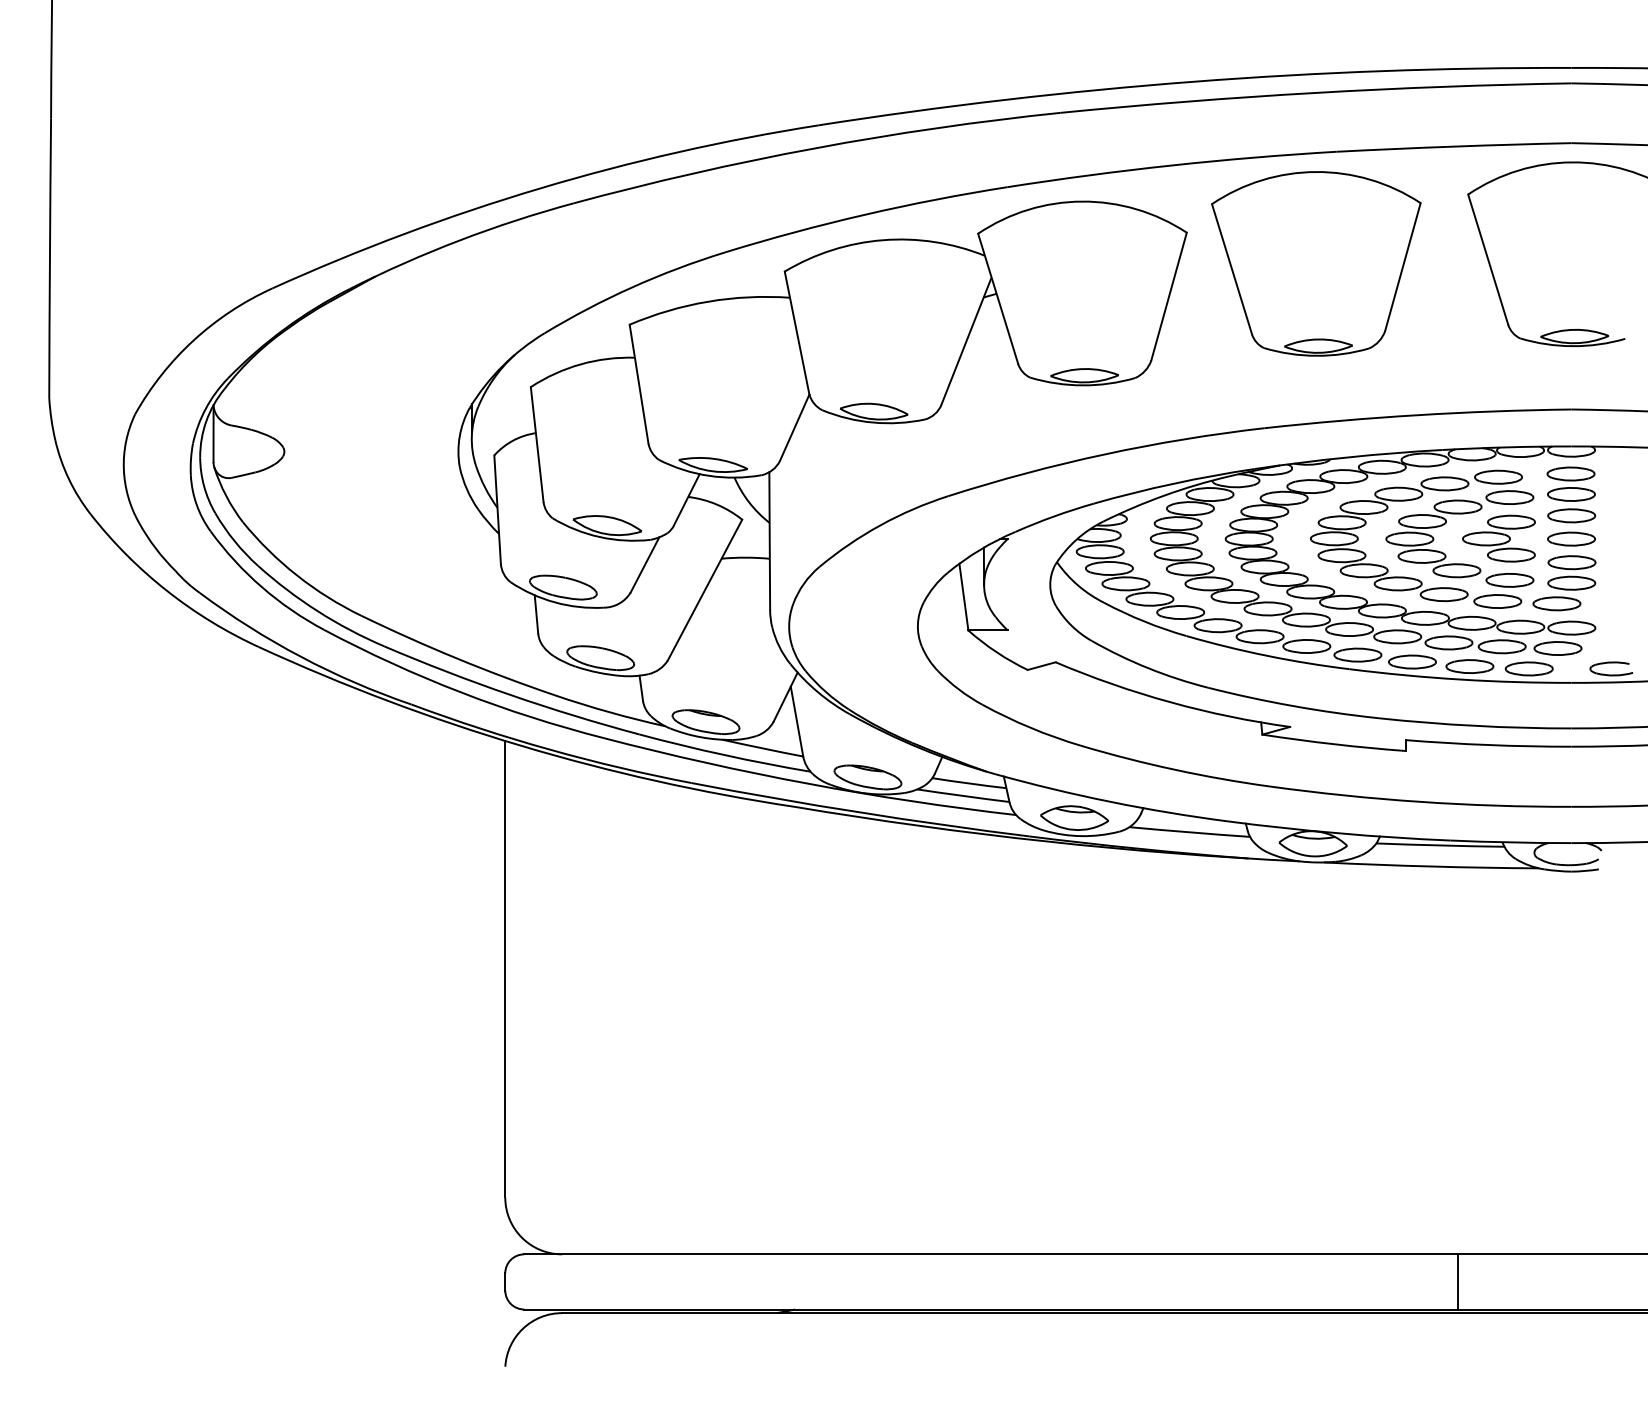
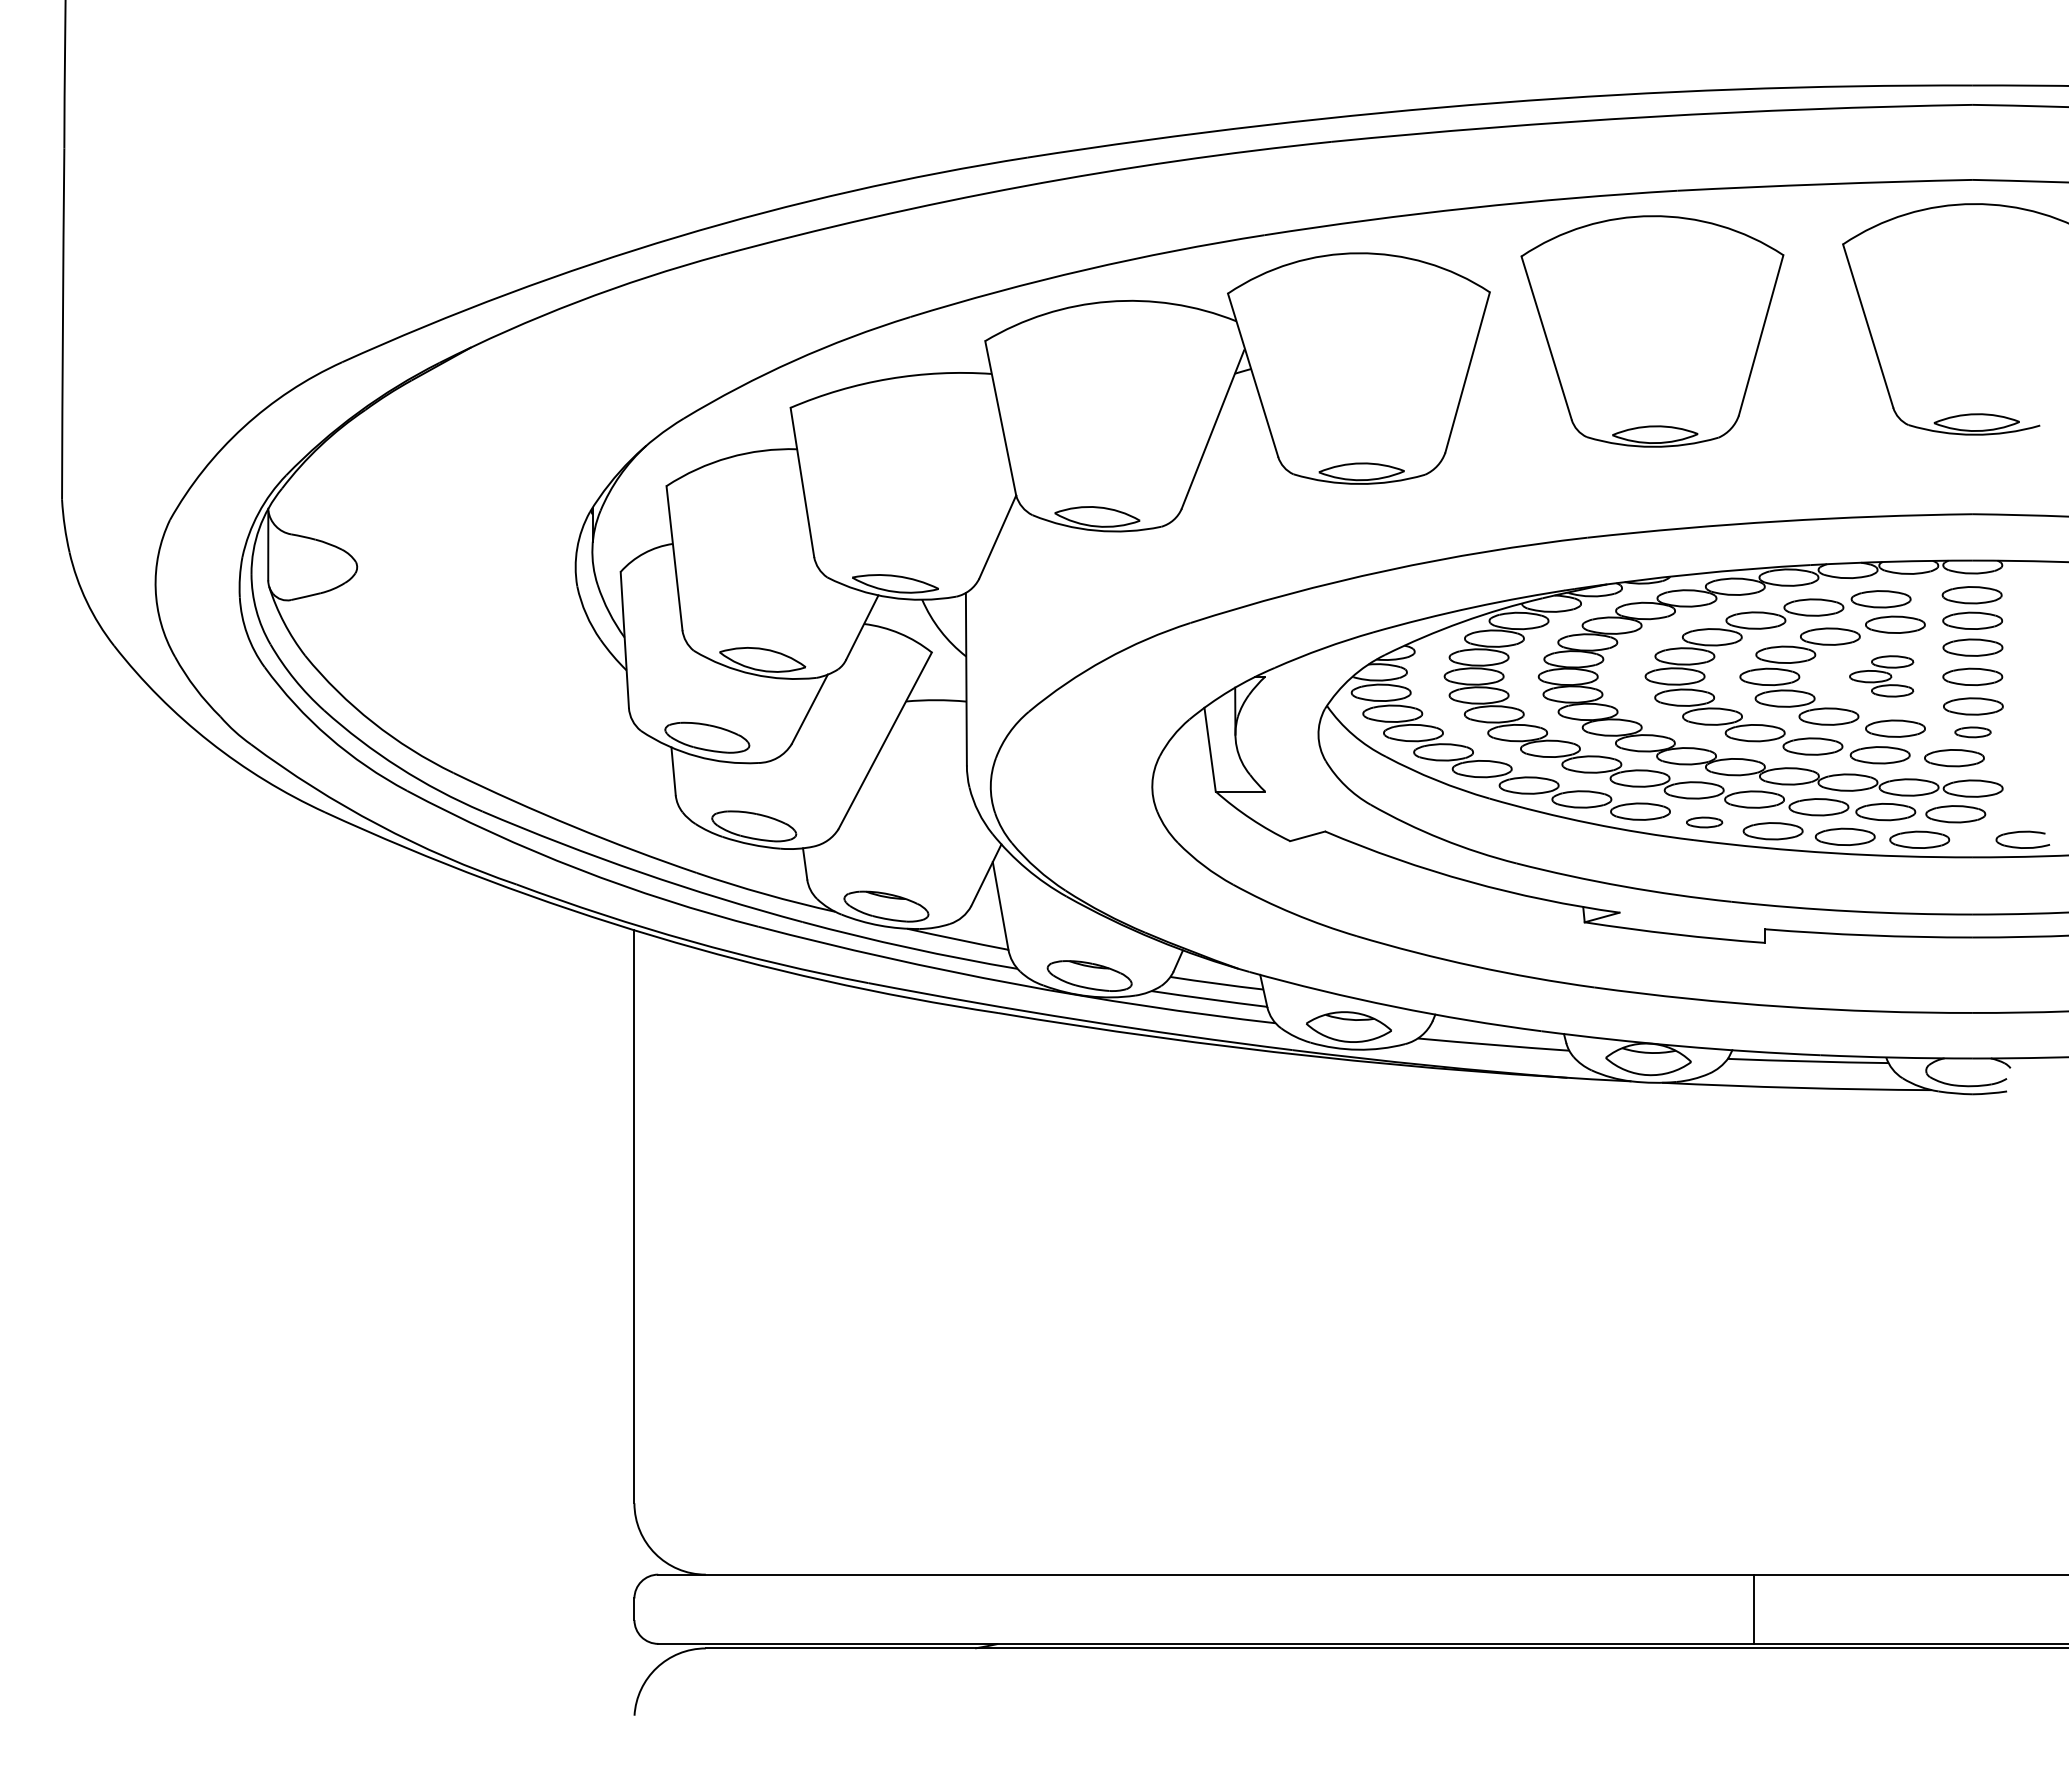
part: (1498, 538) -> (1881, 676), size x0.7
part: (1571, 583) -> (1972, 732), size x0.6
part: (1357, 655) -> (1704, 822), size x0.6
line: (1458, 1281) -> (1754, 1608), moved

